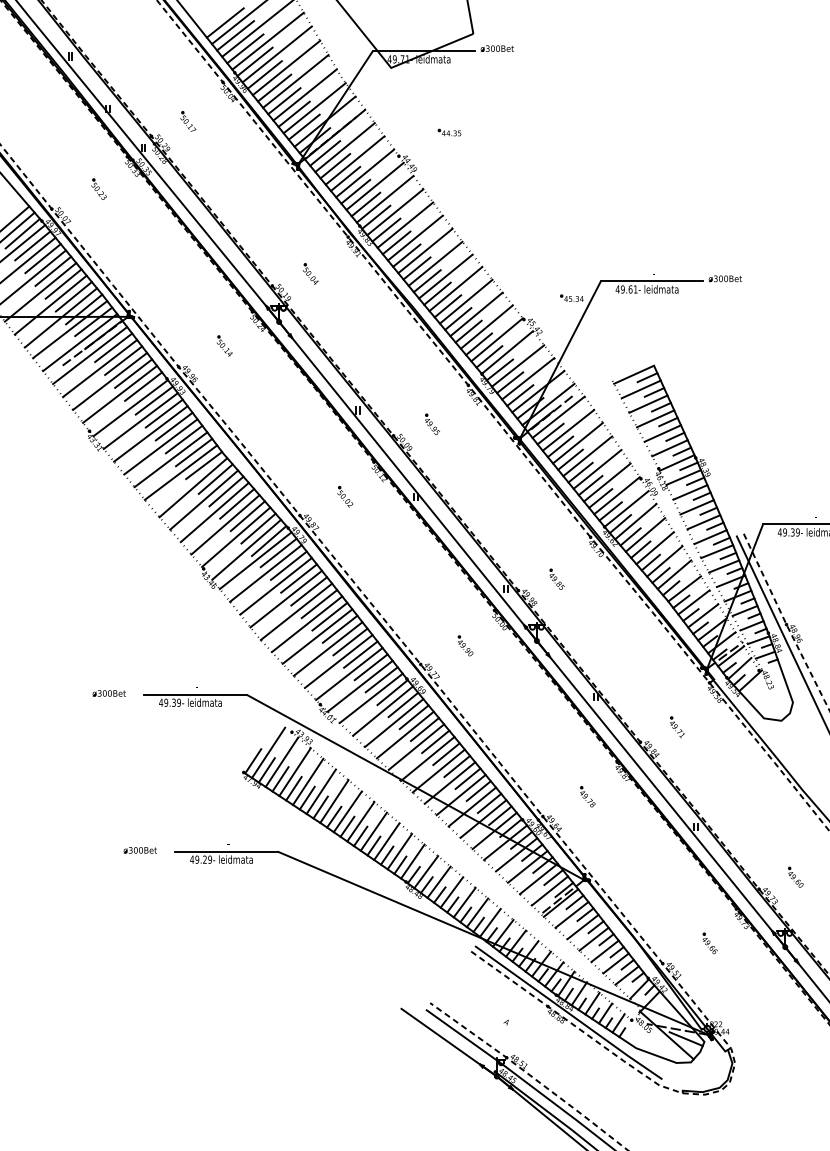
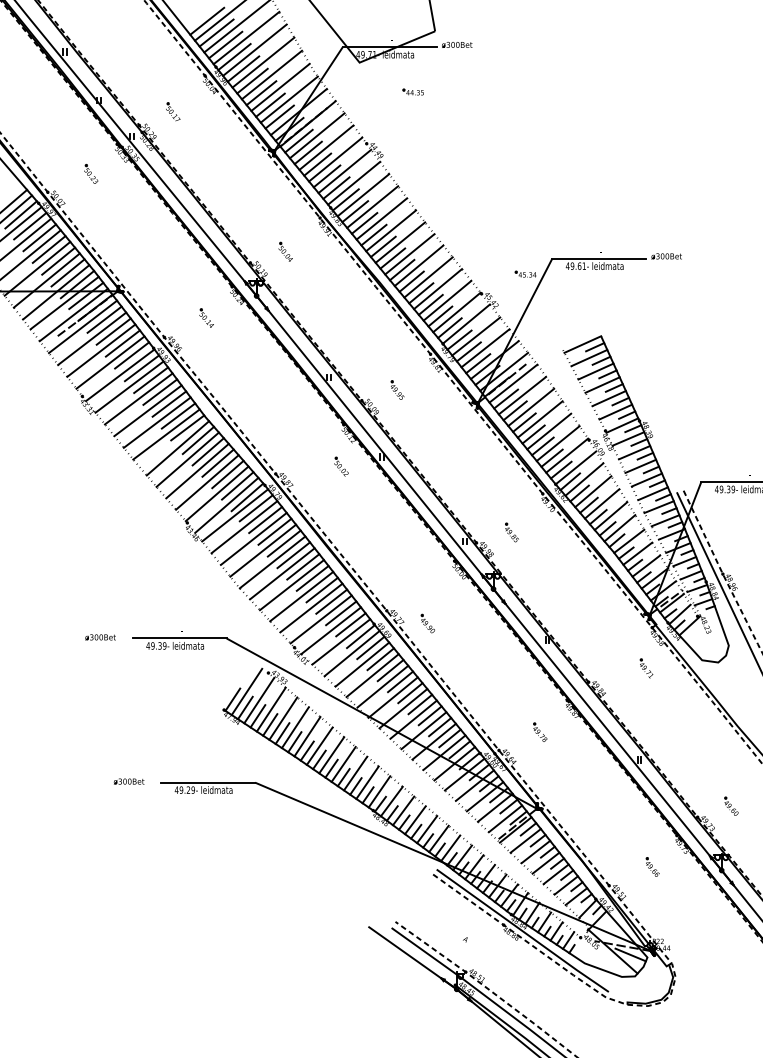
part: (448, 132) -> (412, 91), moved
part: (345, 496) -> (341, 466), moved
part: (465, 645) -> (427, 623), moved
part: (677, 727) -> (646, 668), moved

